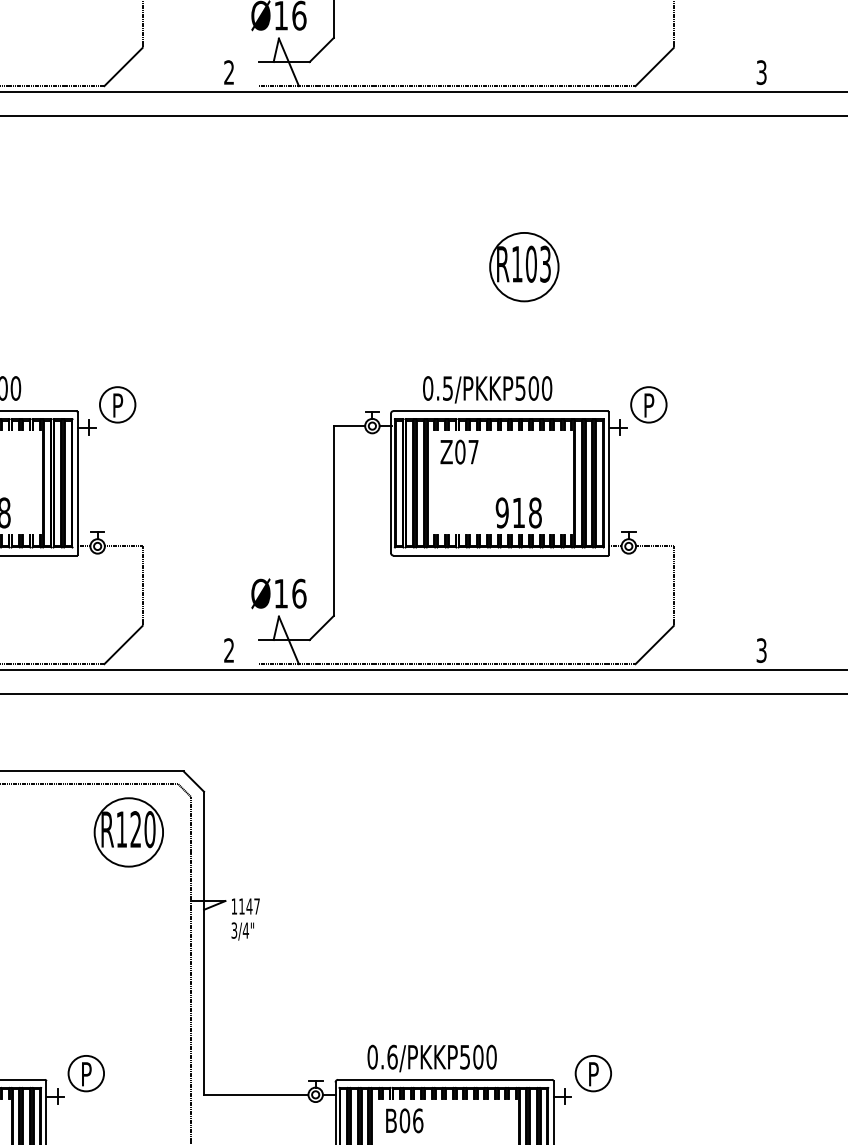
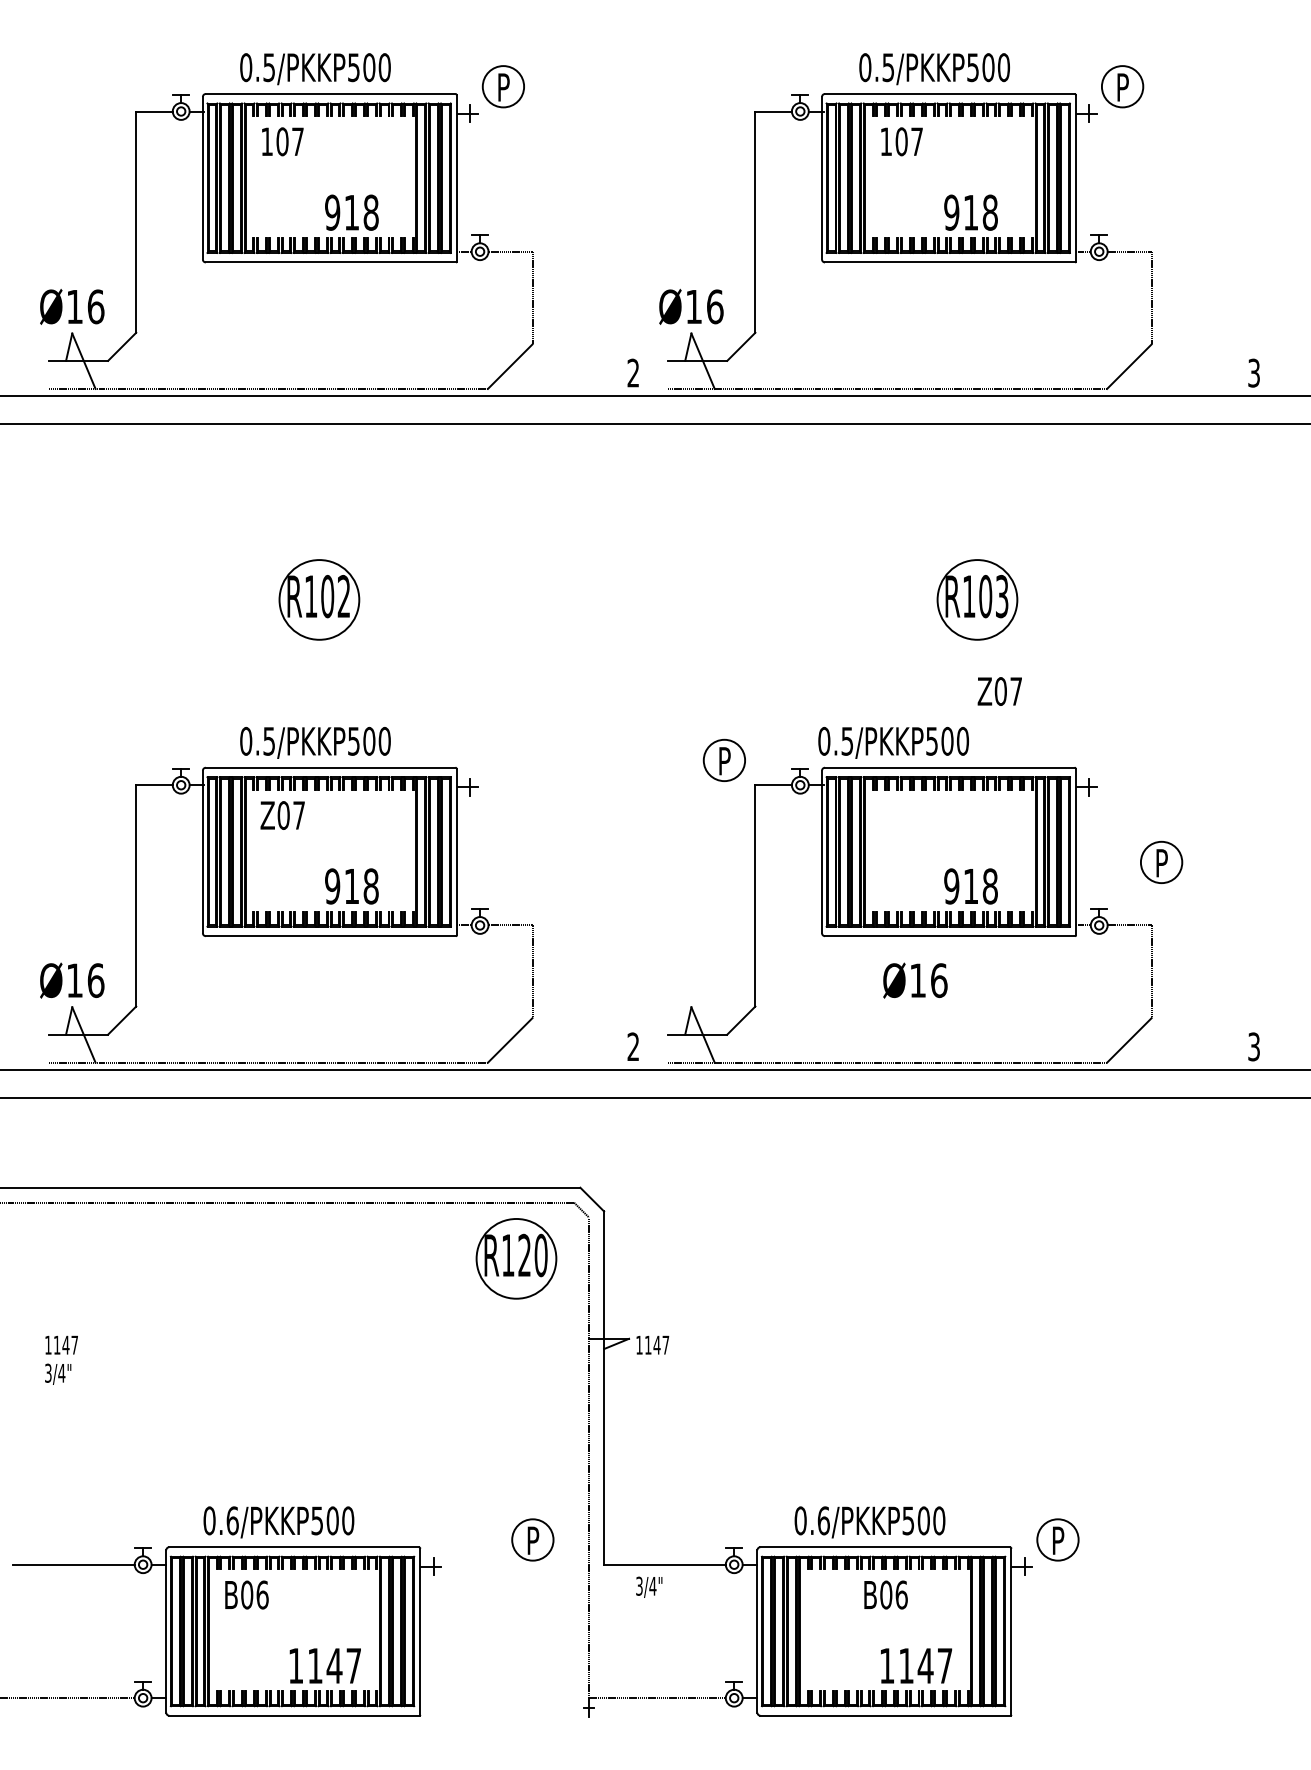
text: (487, 389) -> (893, 742), moved
part: (116, 404) -> (723, 759), moved
part: (648, 404) -> (1161, 861), moved
text: (459, 452) -> (999, 691), moved
text: (279, 593) -> (915, 980), moved
text: (242, 930) -> (649, 1586), moved
part: (85, 1073) -> (532, 1539), moved
text: (404, 1120) -> (885, 1594), moved

